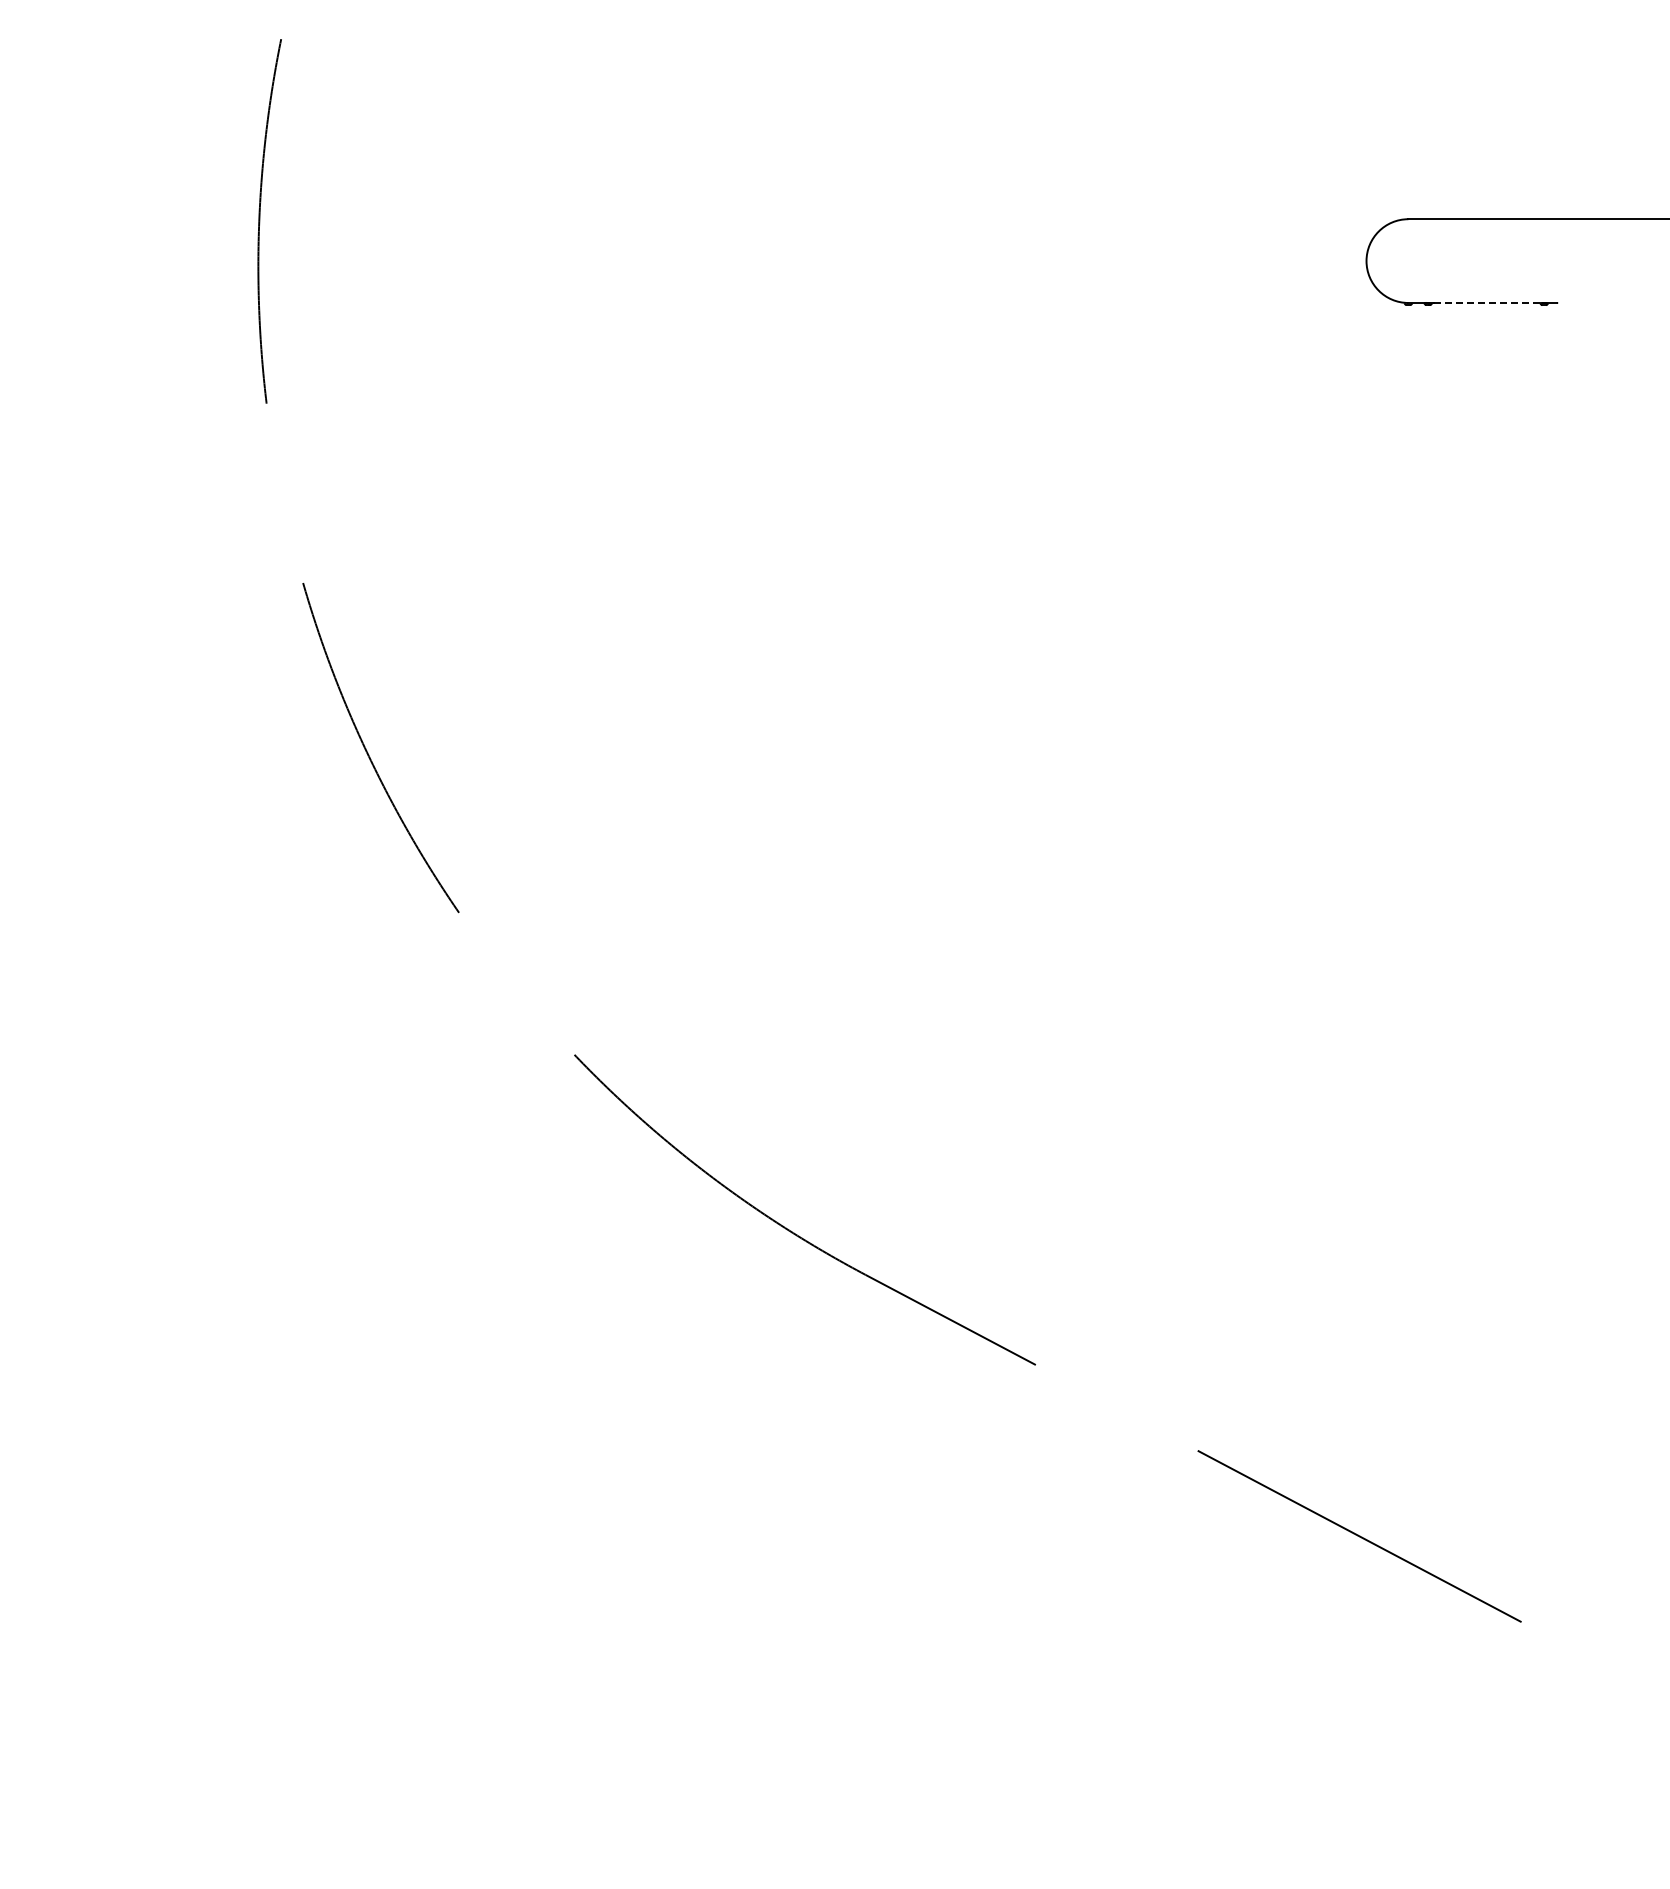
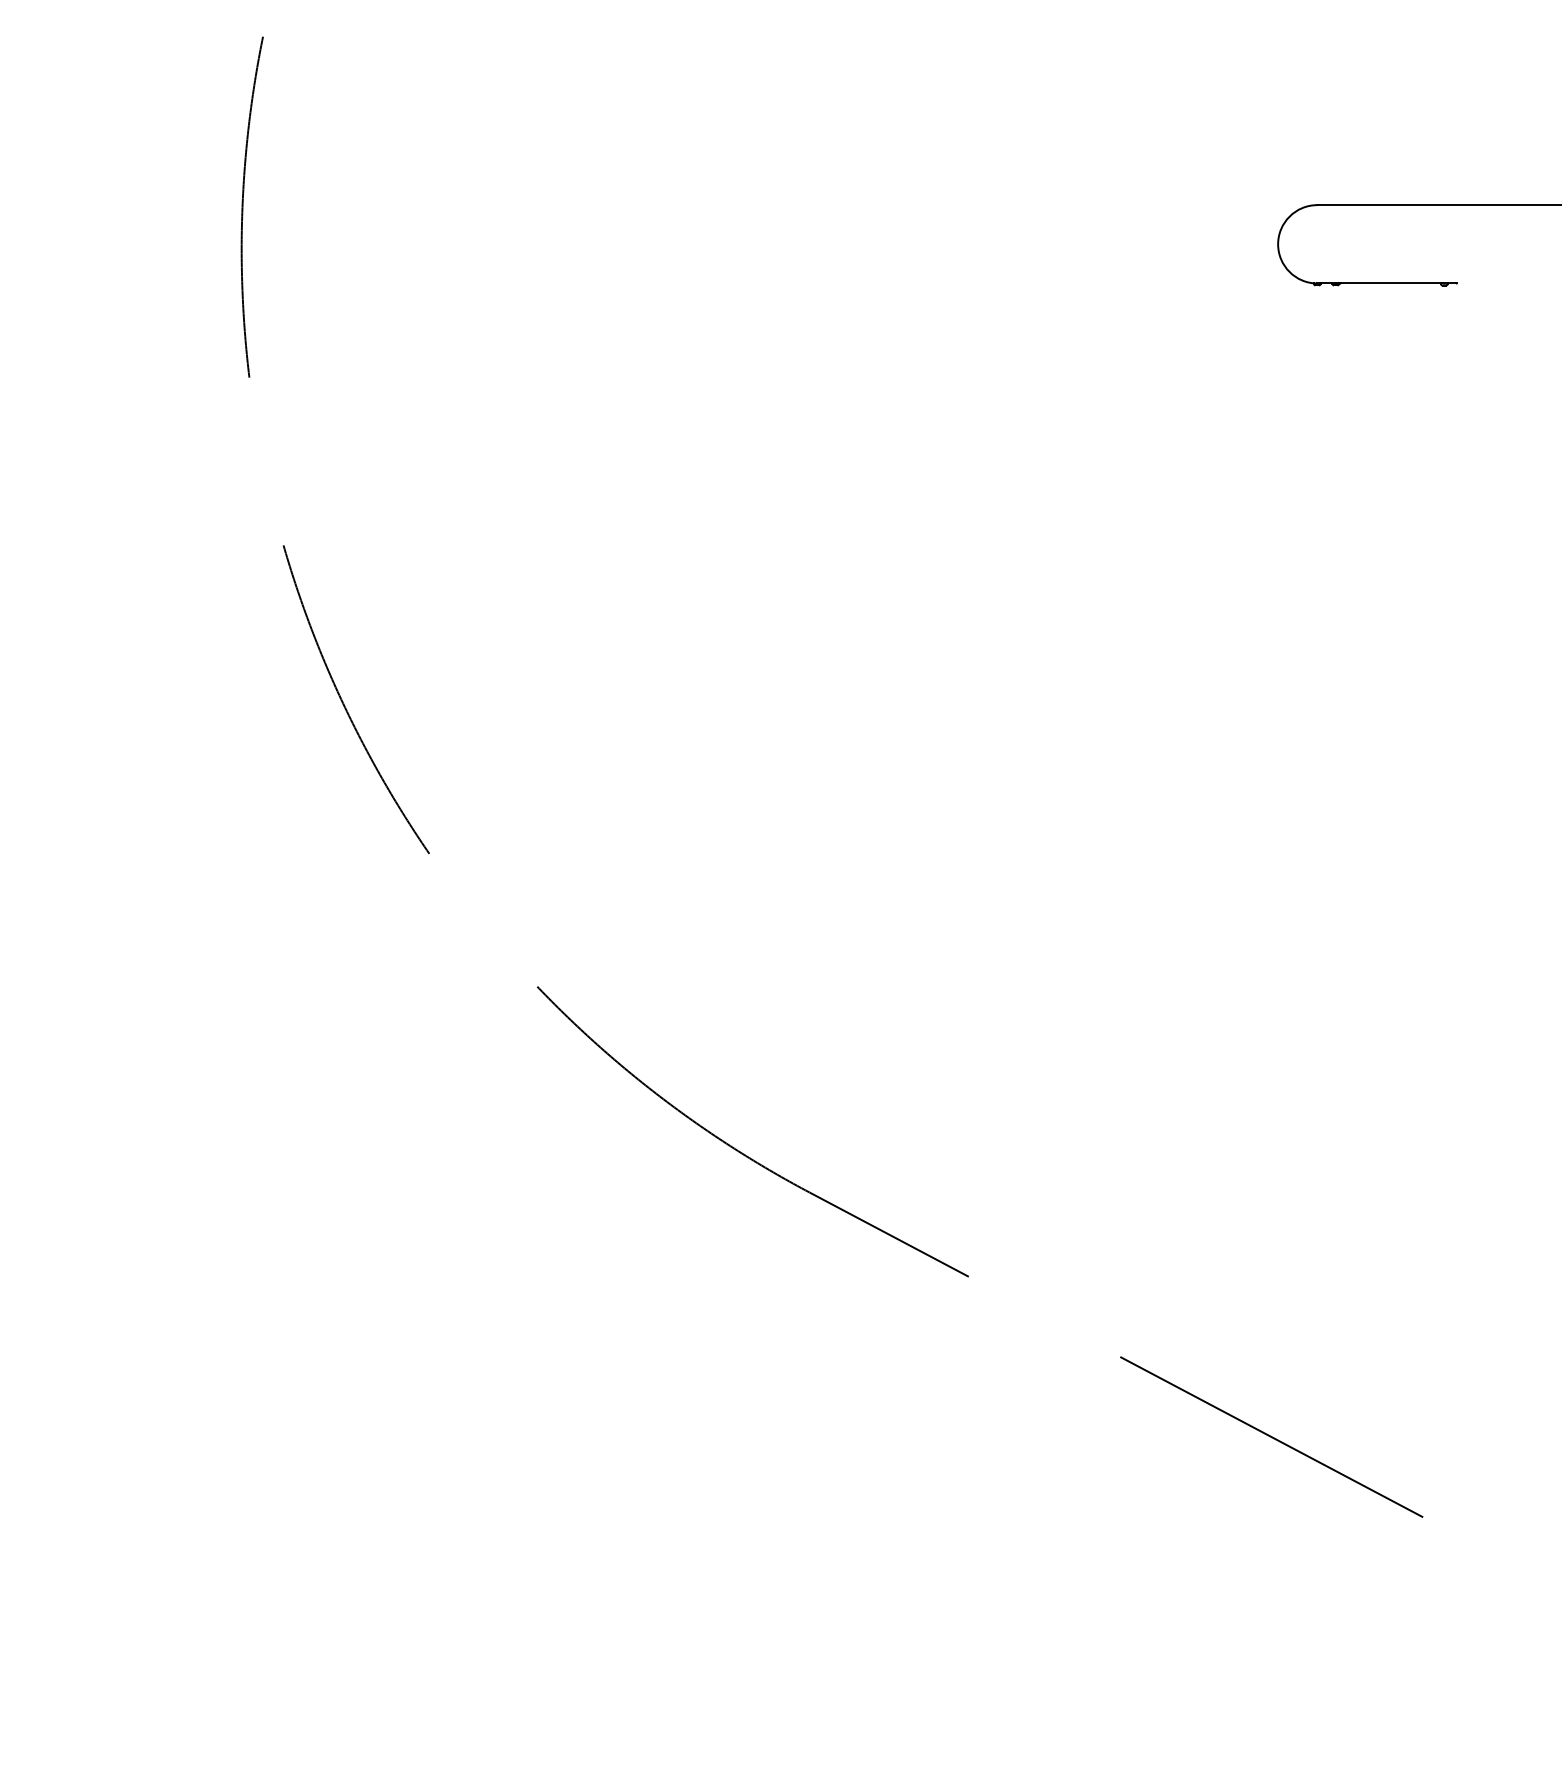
line: (1487, 302) -> (1391, 283), dashed -> solid

